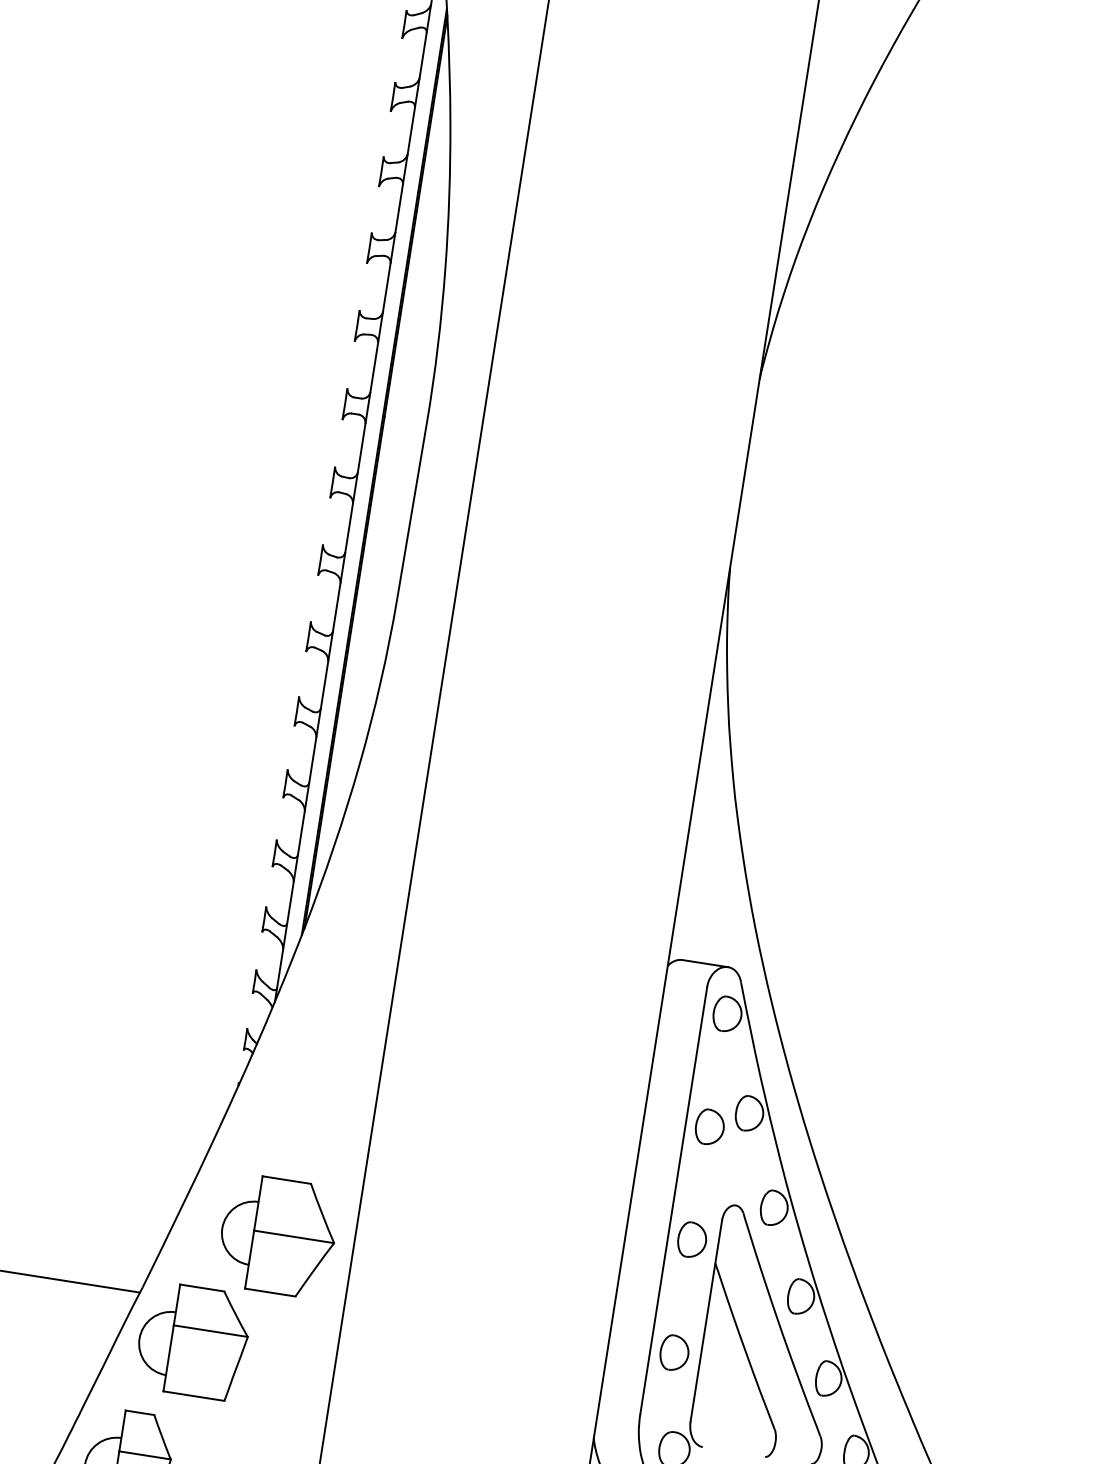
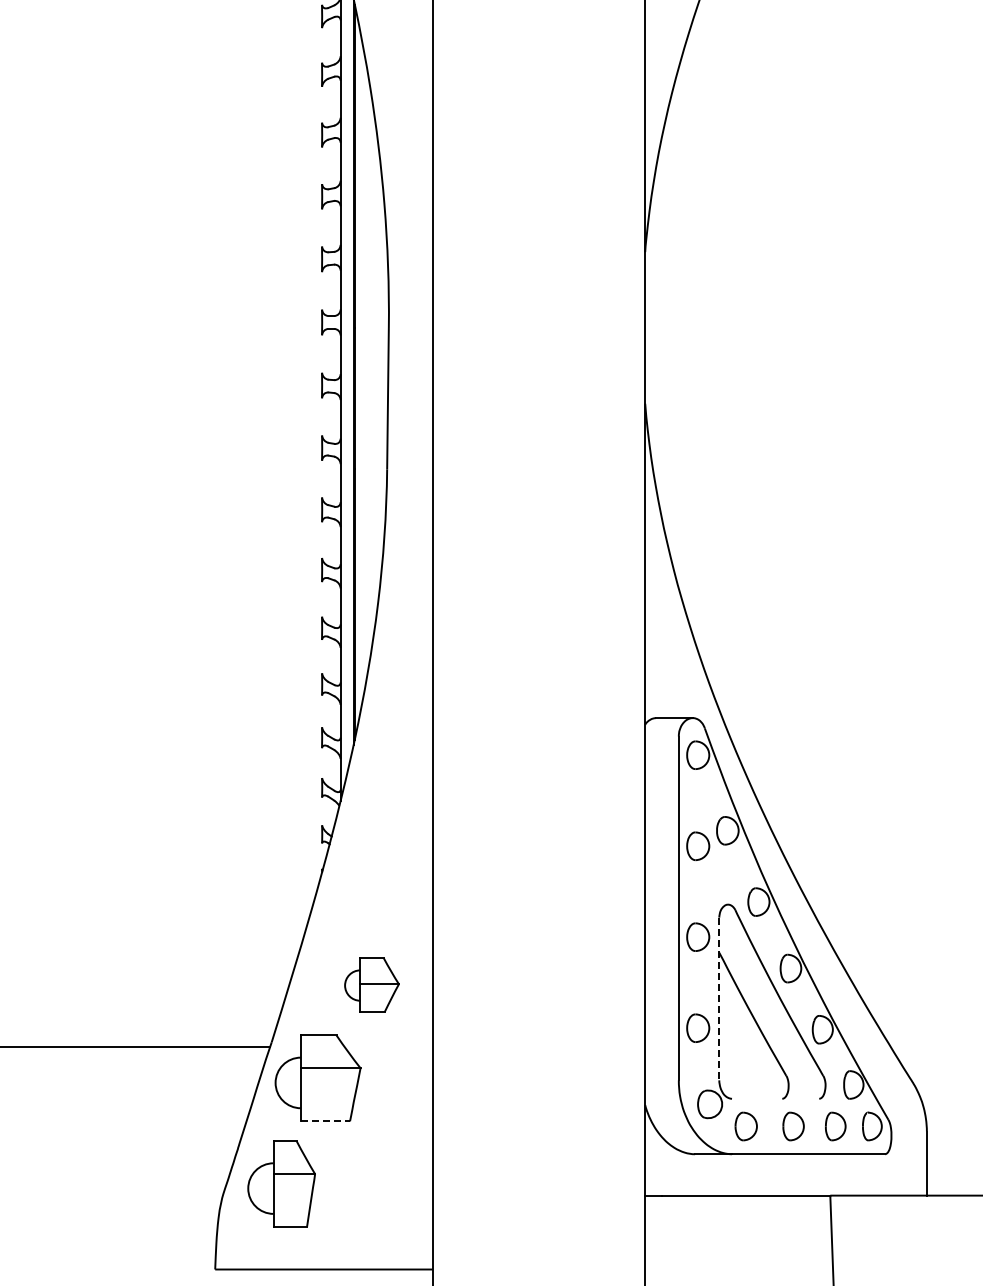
part: (277, 1235) -> (371, 984), size x0.6
line: (706, 1321) -> (719, 999), solid -> dashed
line: (193, 1396) -> (325, 1121), solid -> dashed

